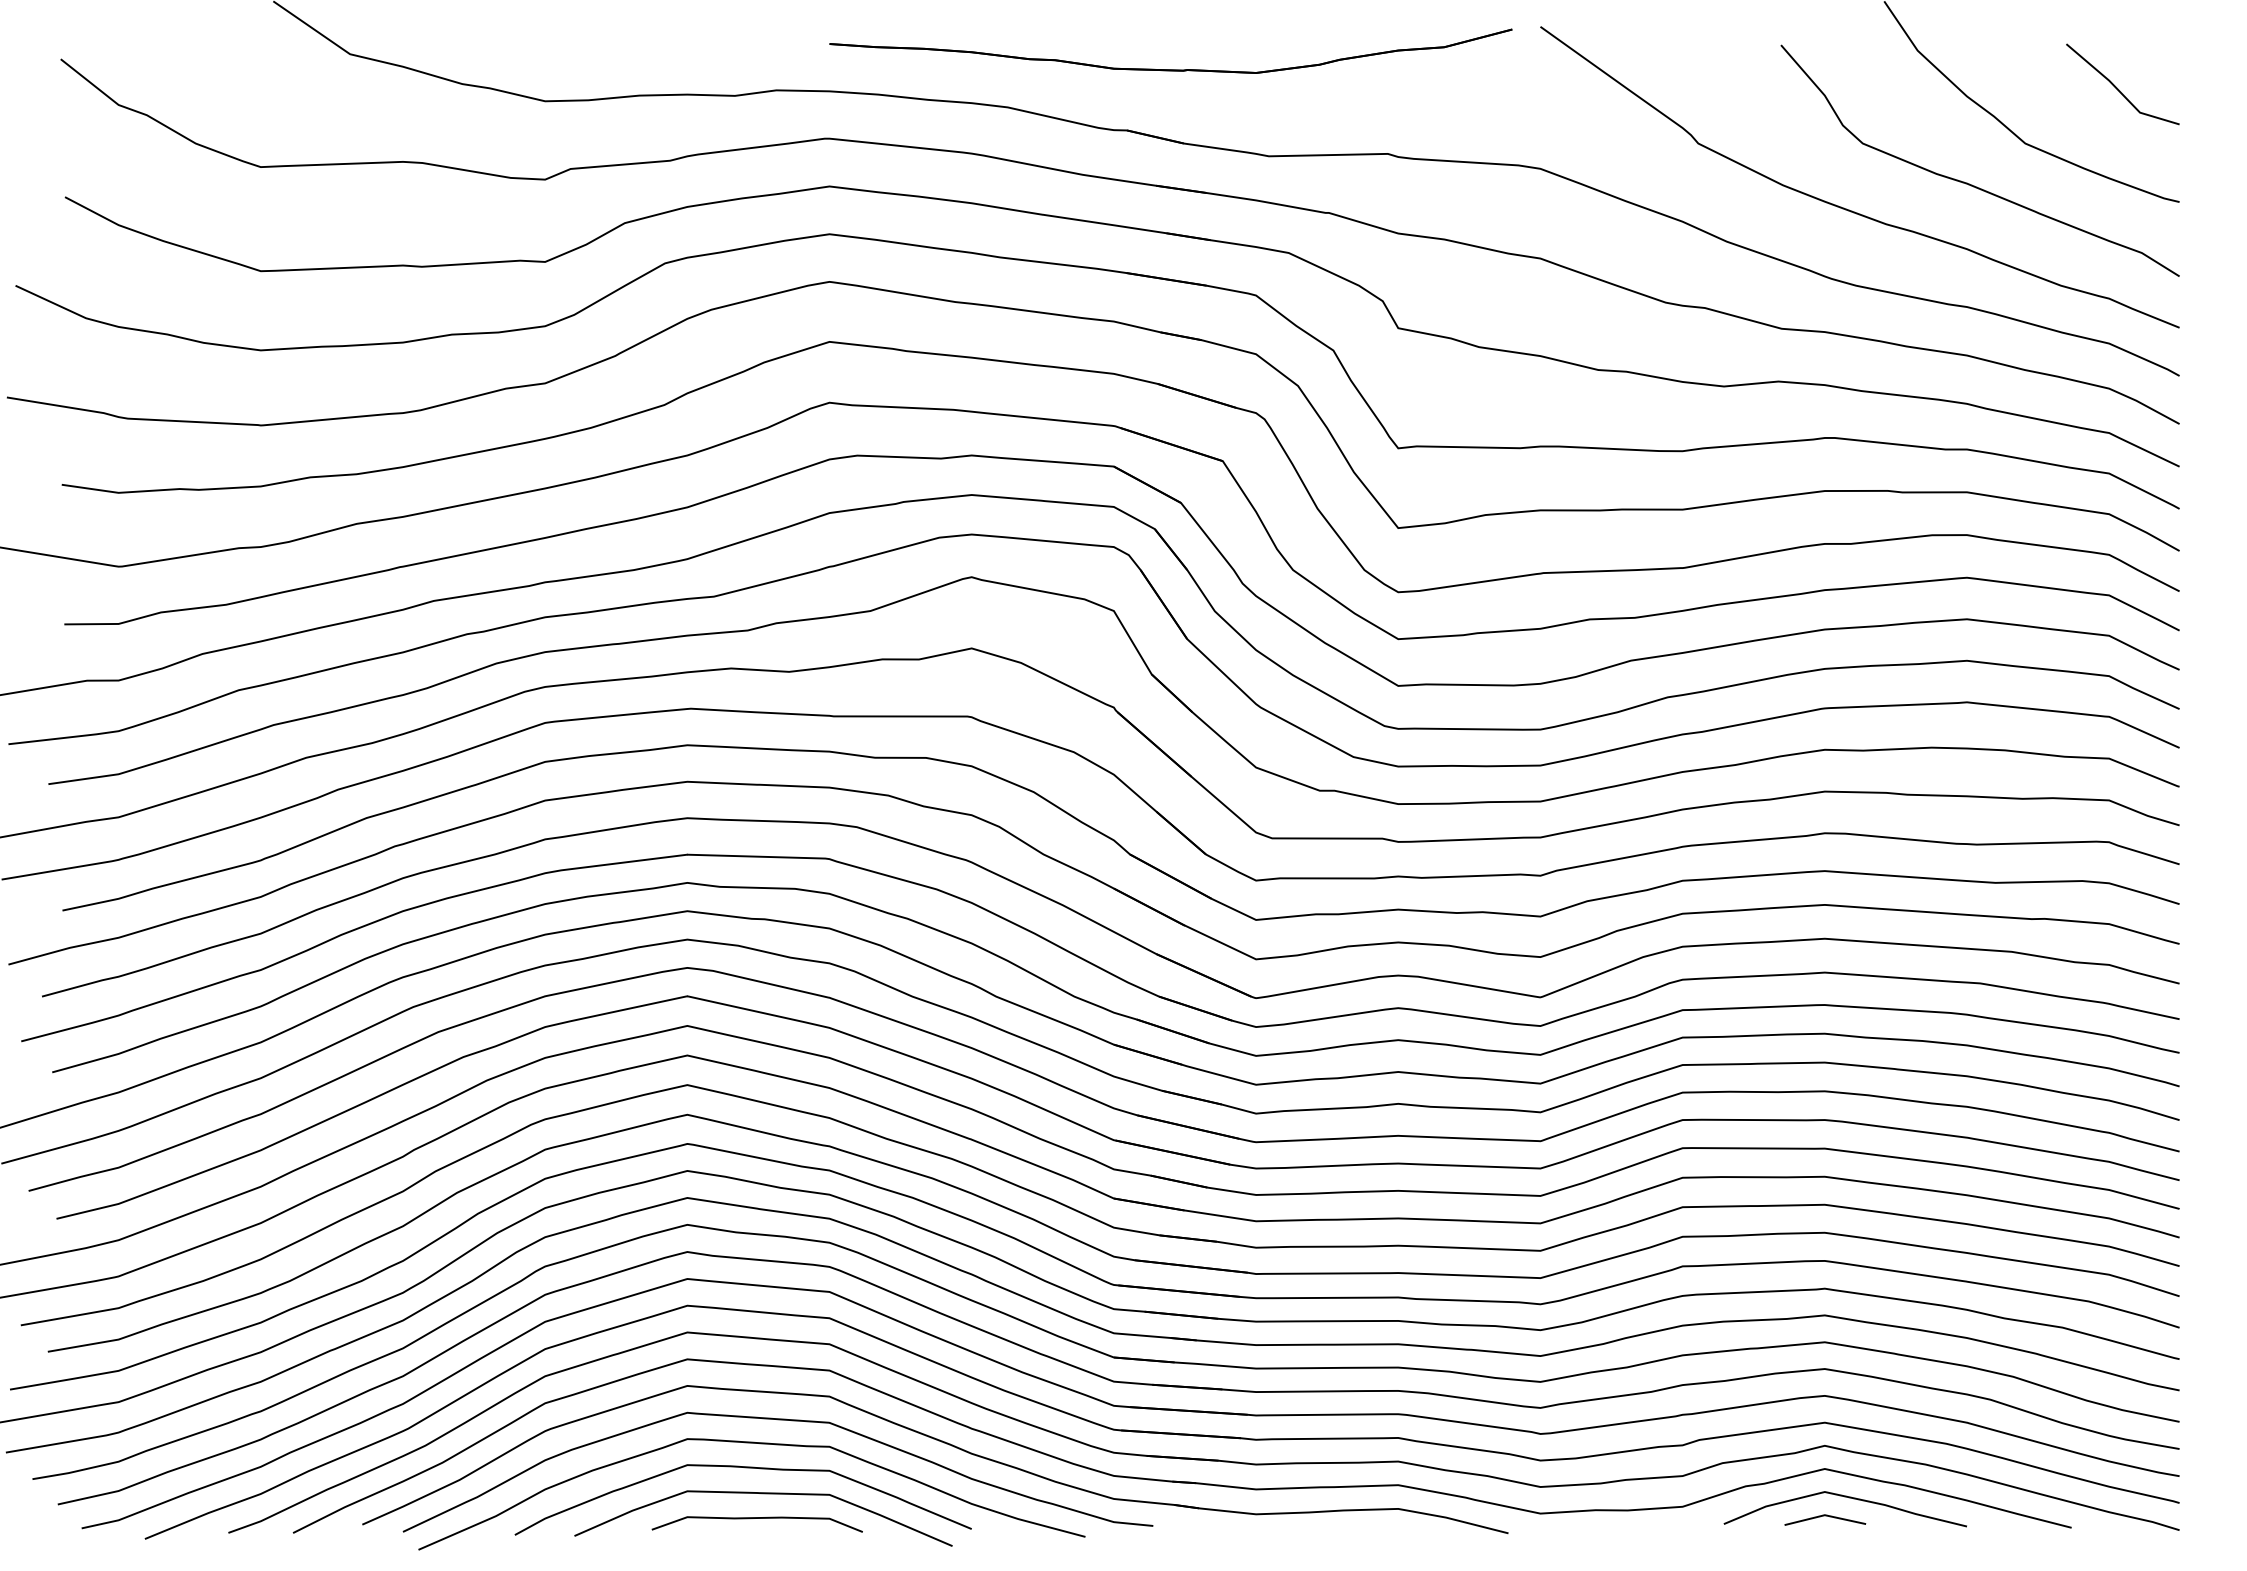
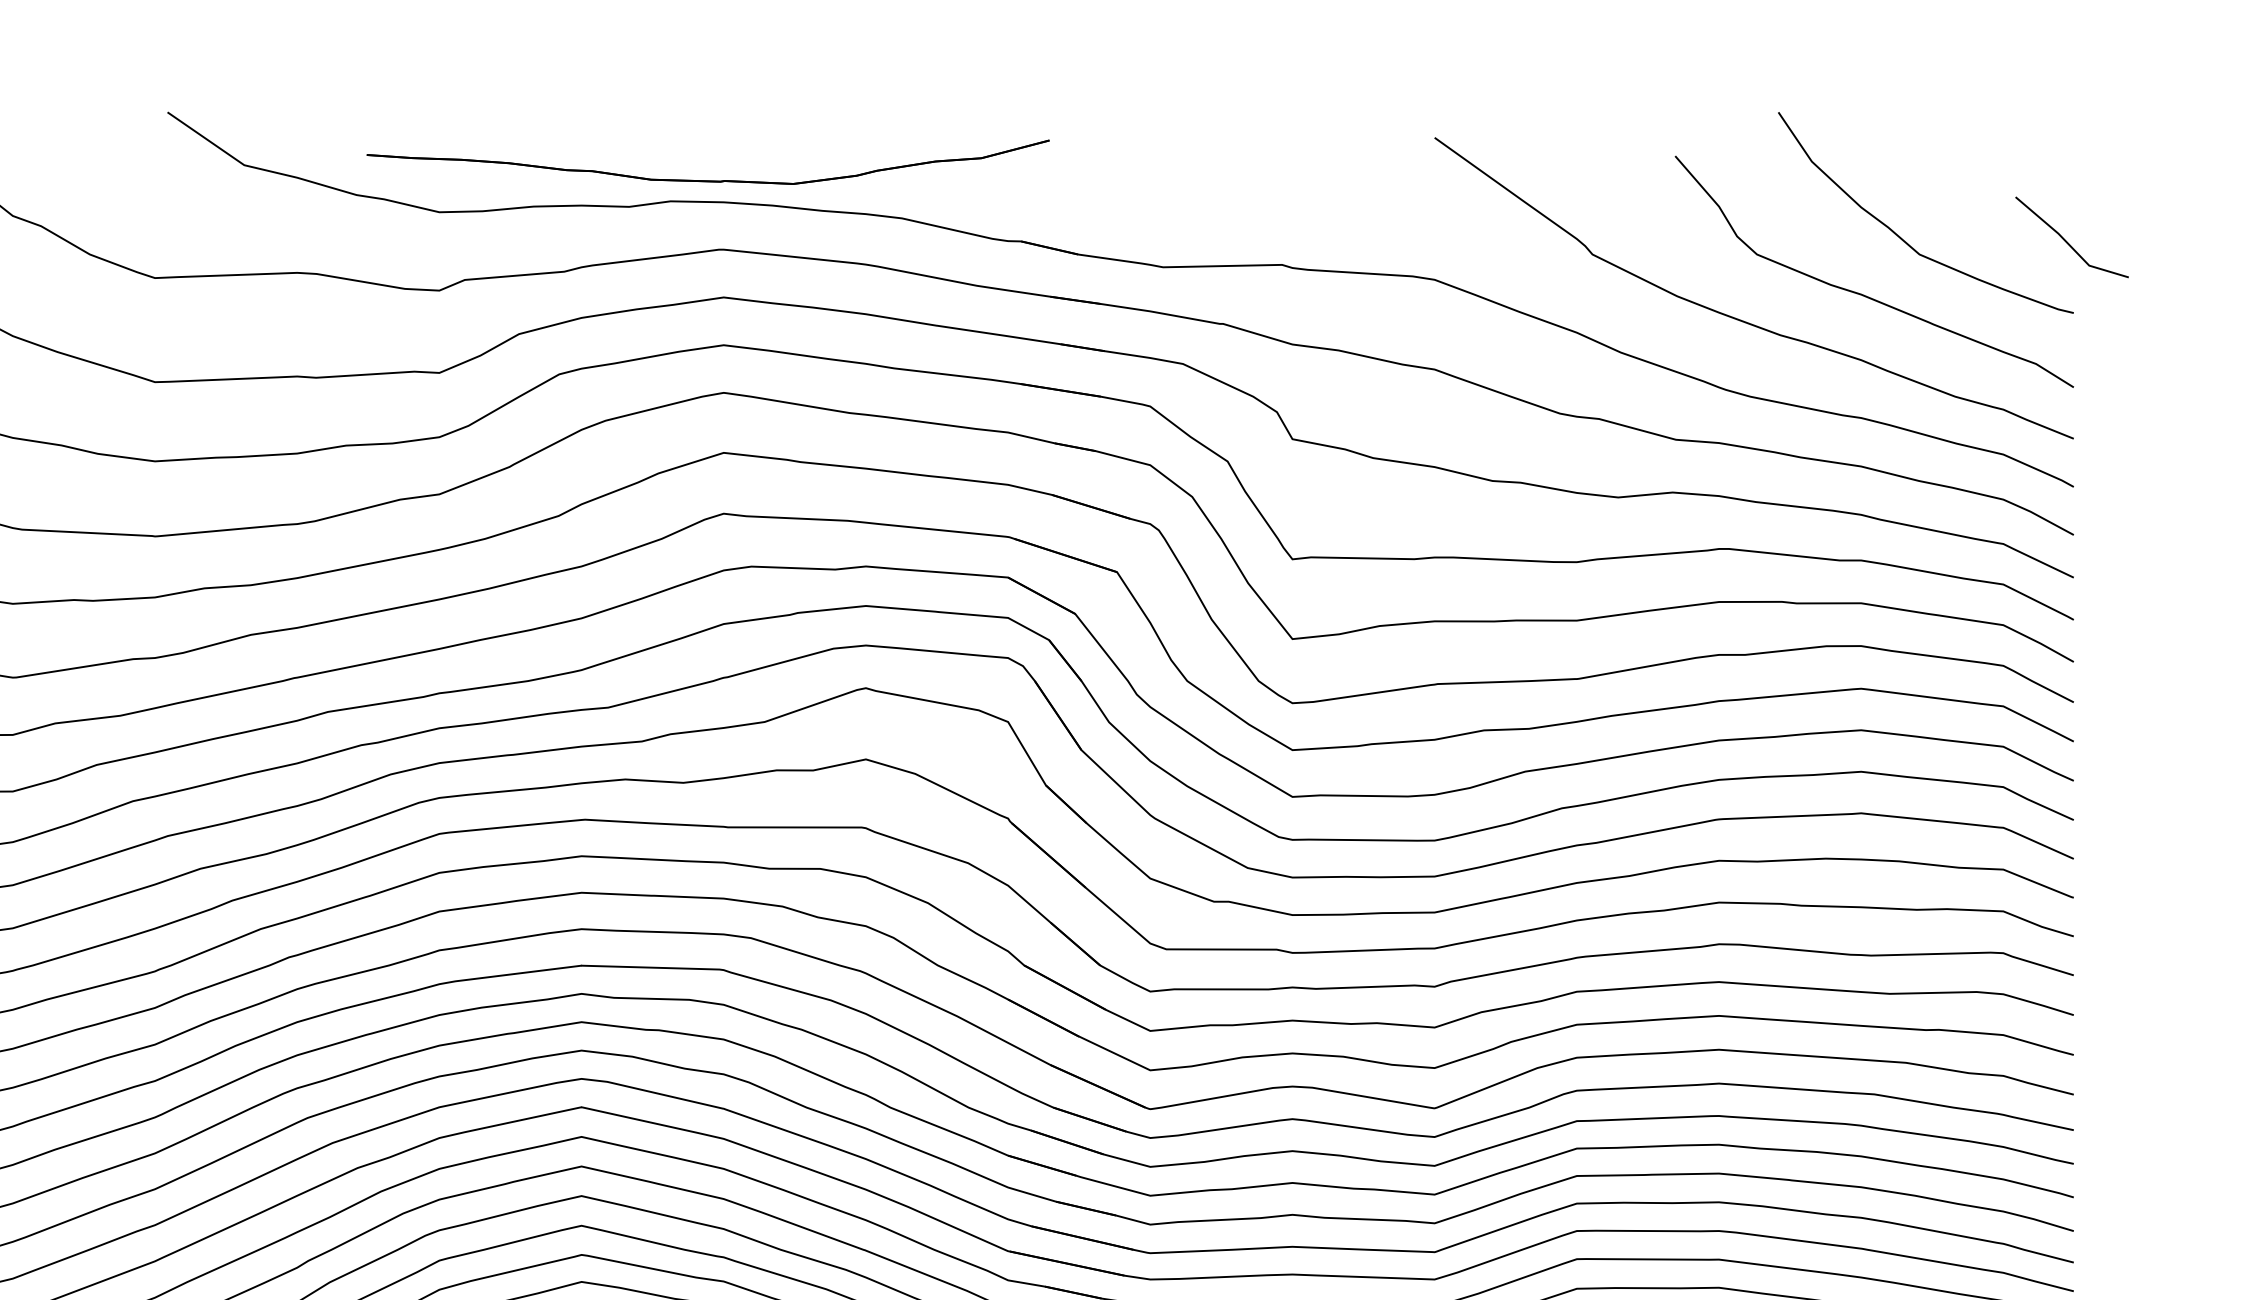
part: (1170, 69) -> (707, 180), moved
line: (2118, 88) -> (2067, 241), moved

